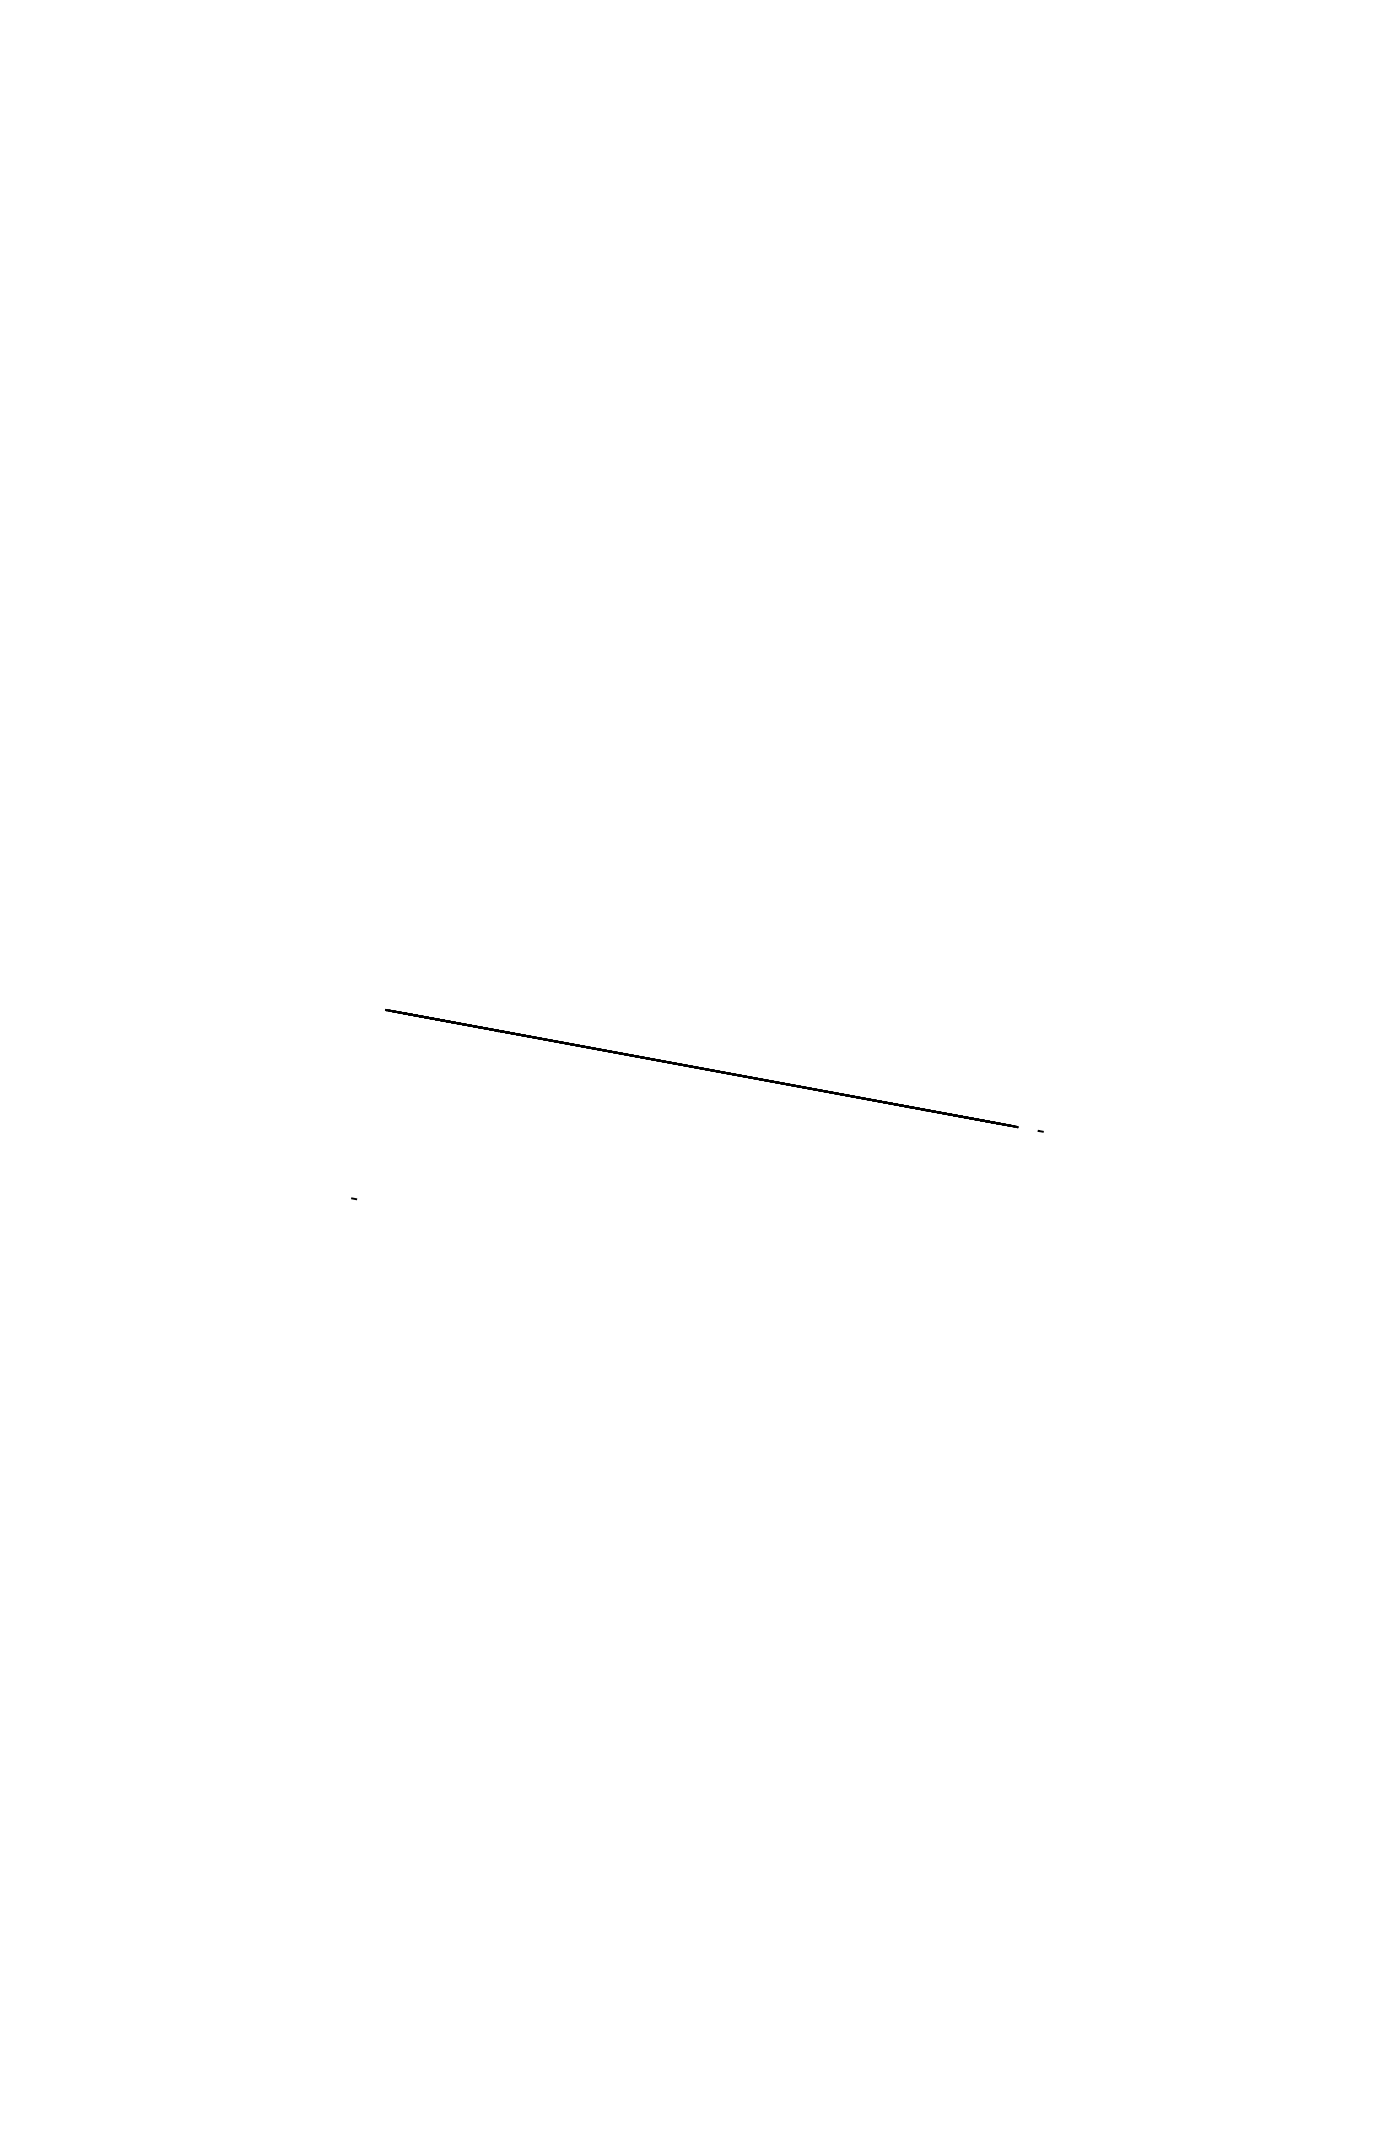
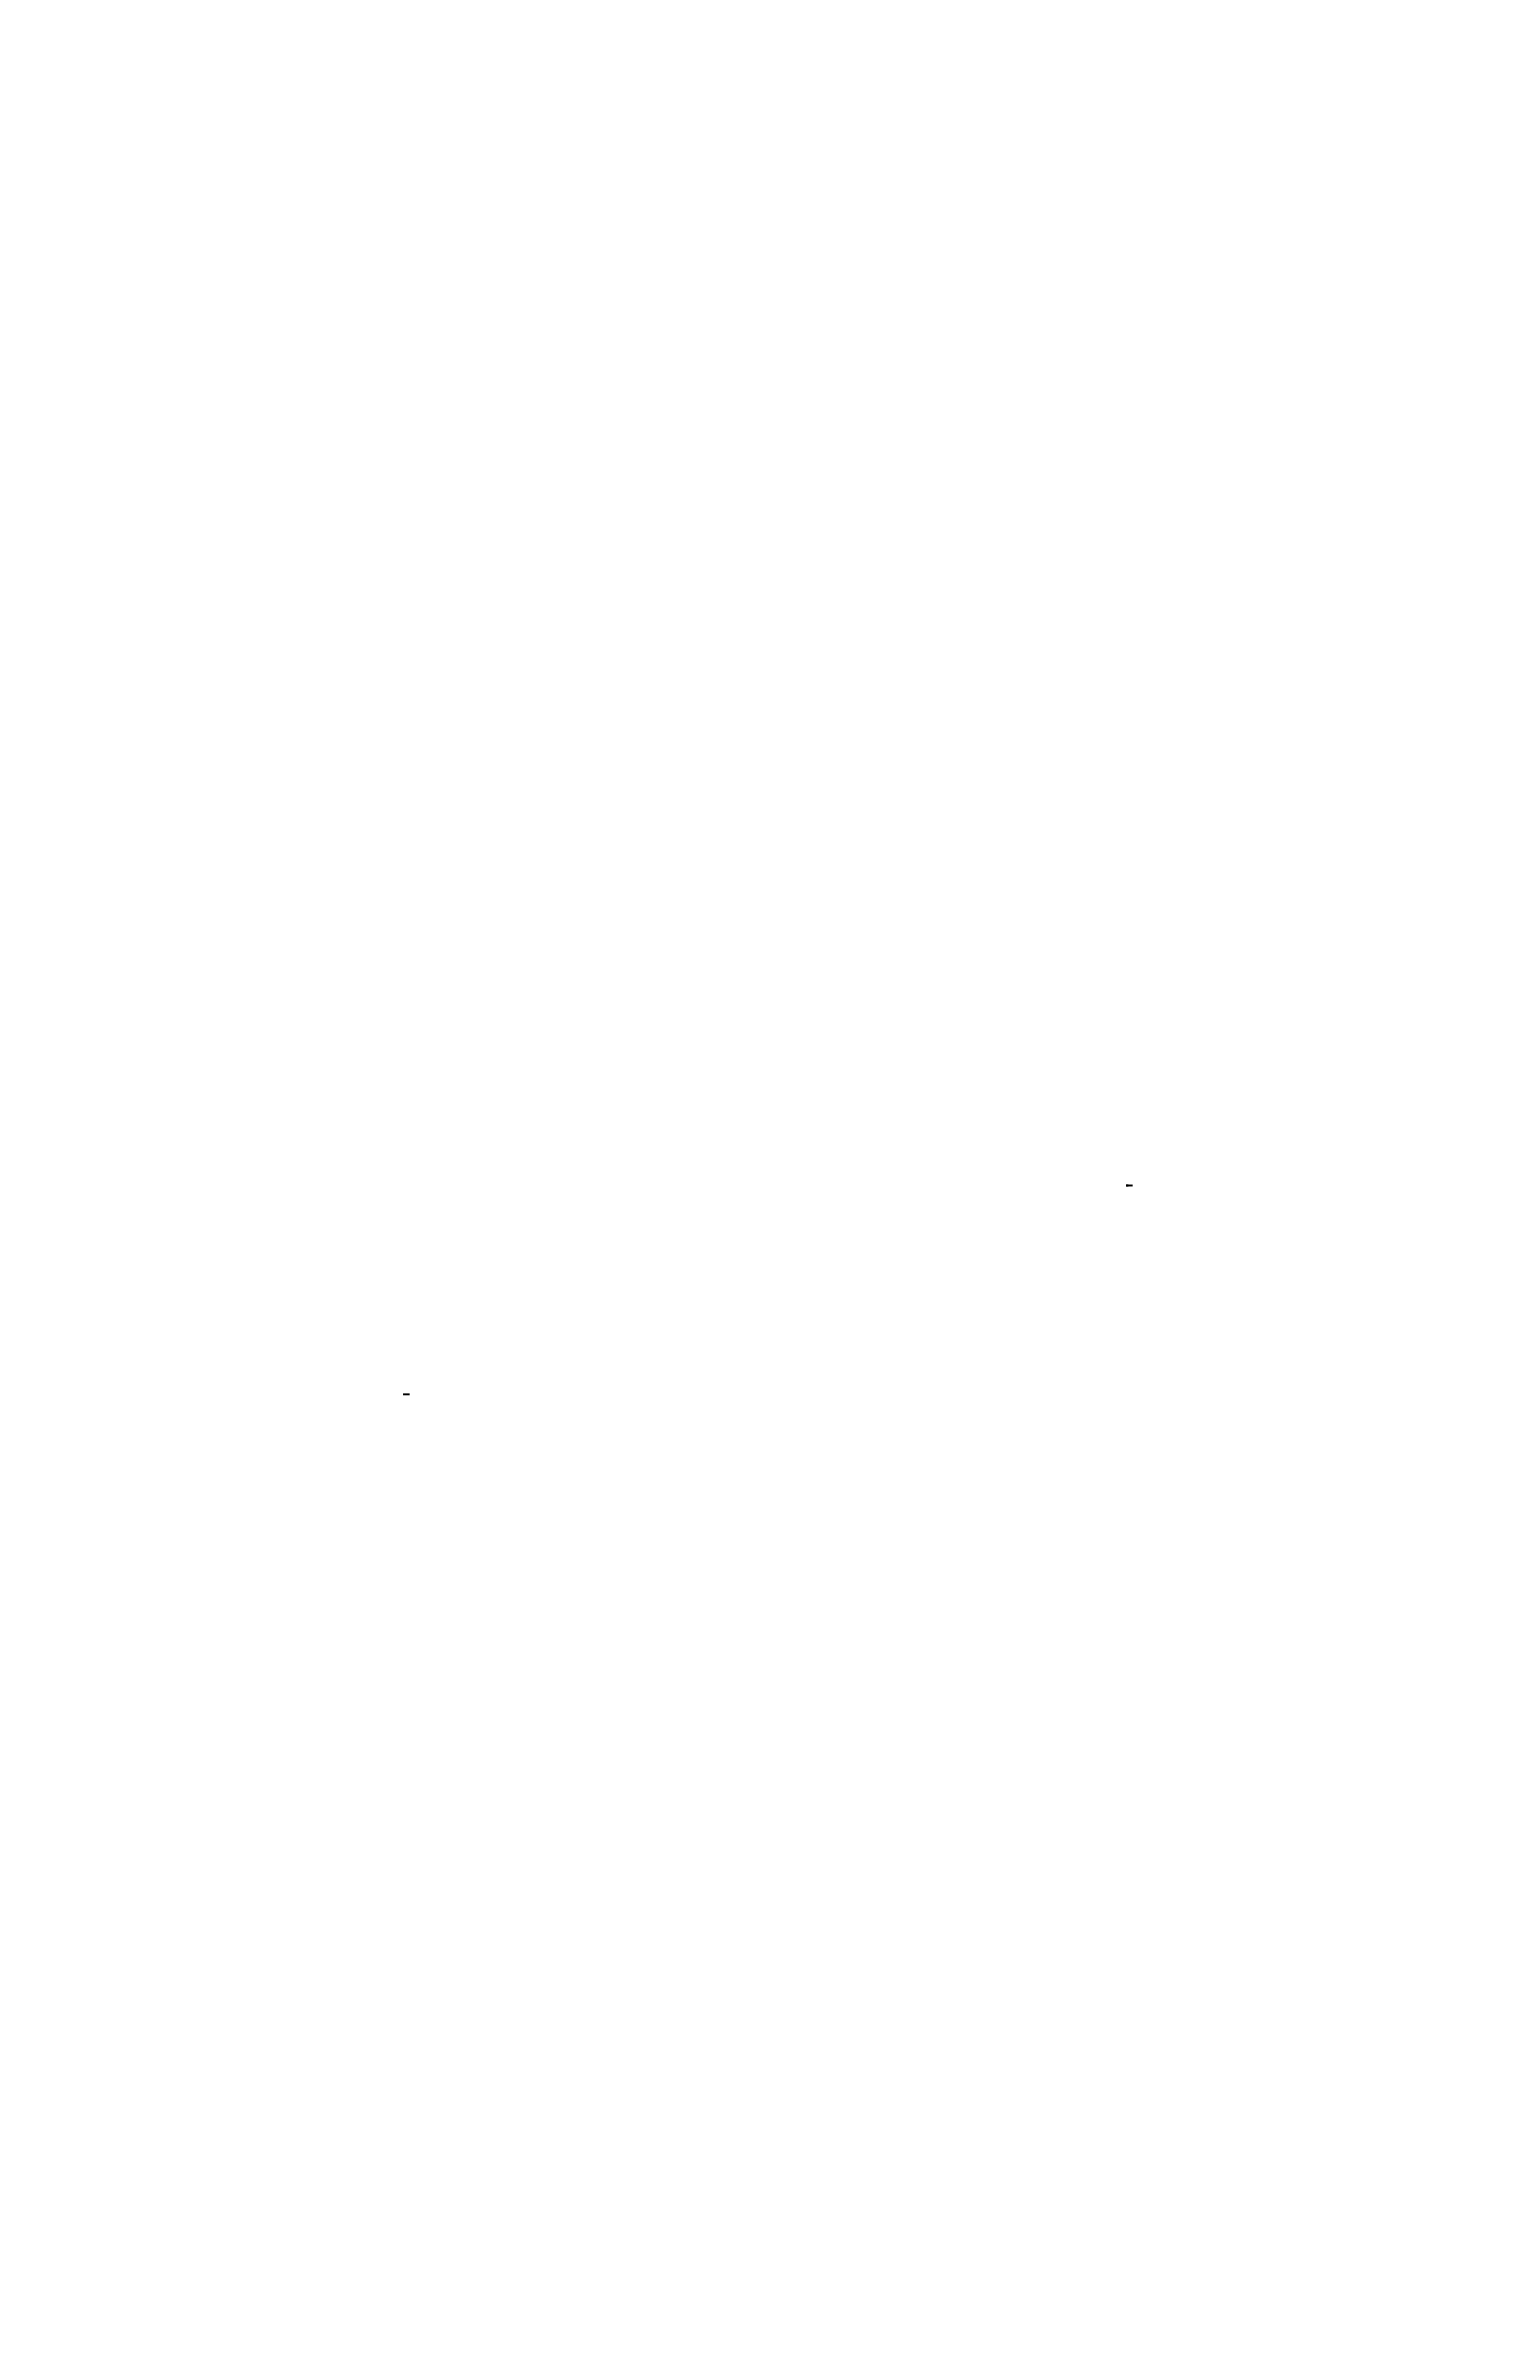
line: (701, 1068) -> (753, 1185), removed

